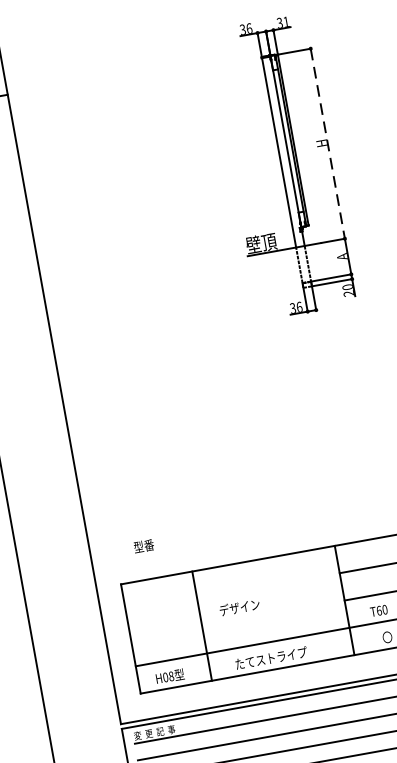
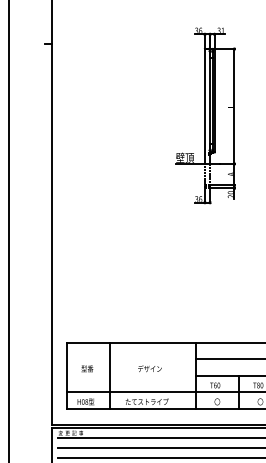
line: (328, 145) -> (234, 107), dashed -> solid
text: (144, 545) -> (87, 368), moved
text: (238, 607) -> (149, 368), moved

